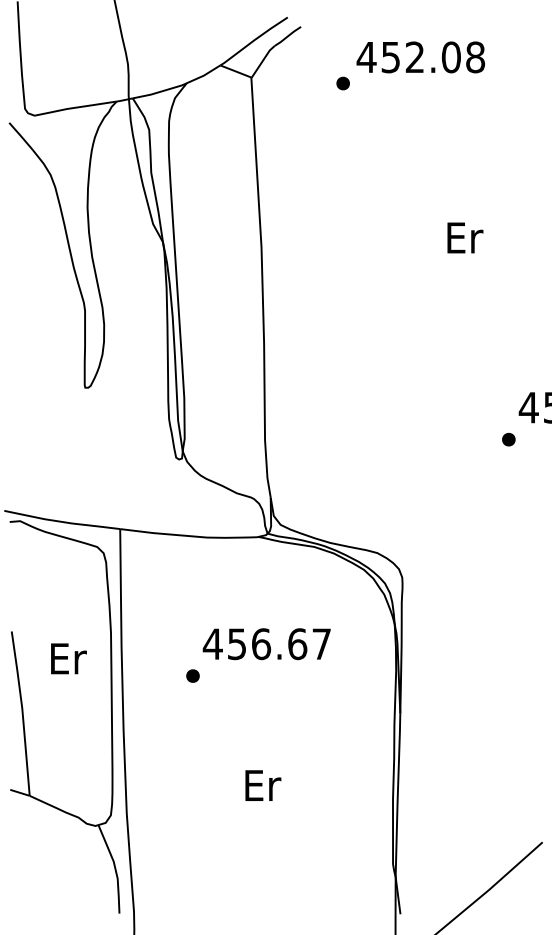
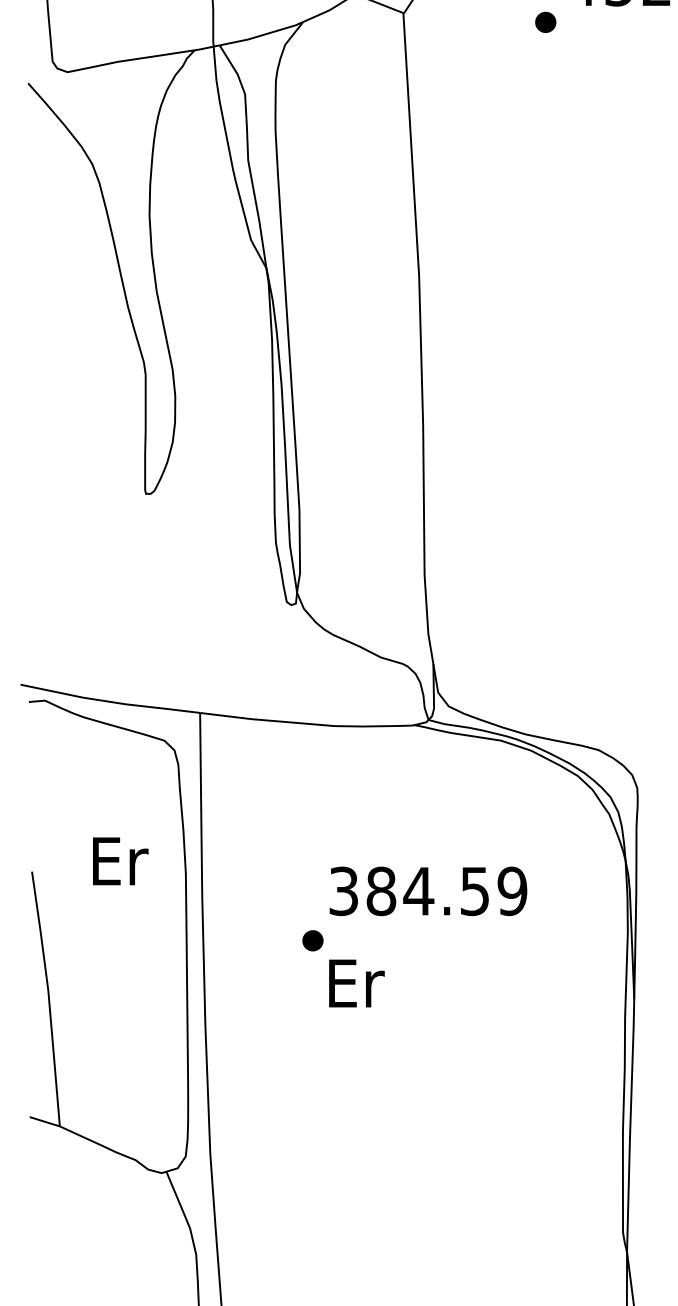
text: (266, 644) -> (426, 891), 456.67 -> 384.59
text: (68, 658) -> (119, 860), moved
text: (263, 785) -> (357, 983), moved

